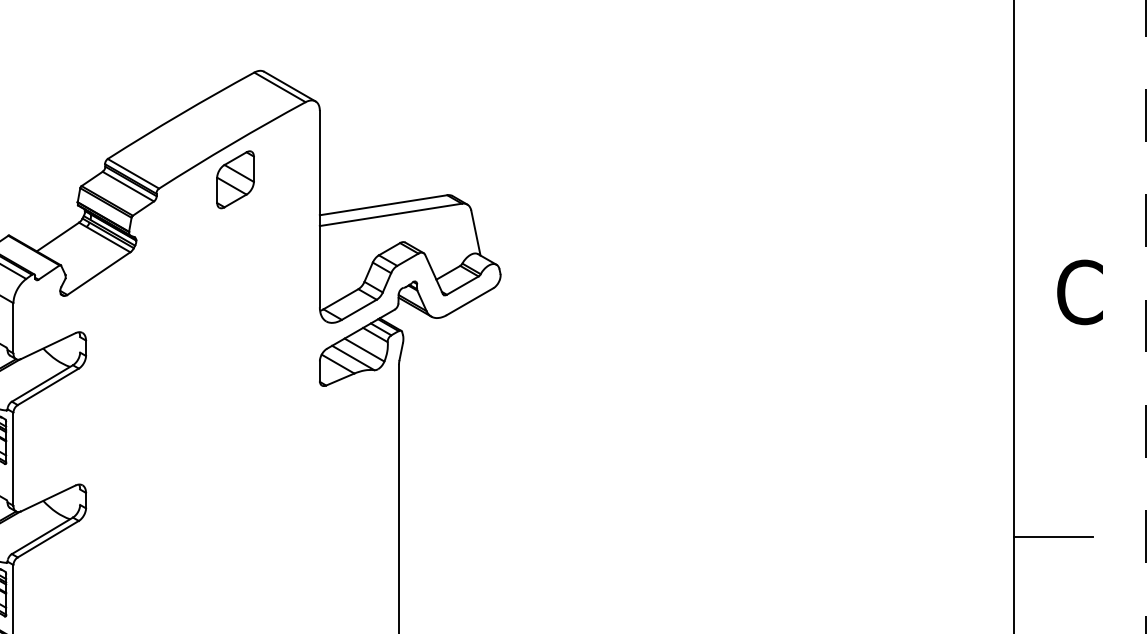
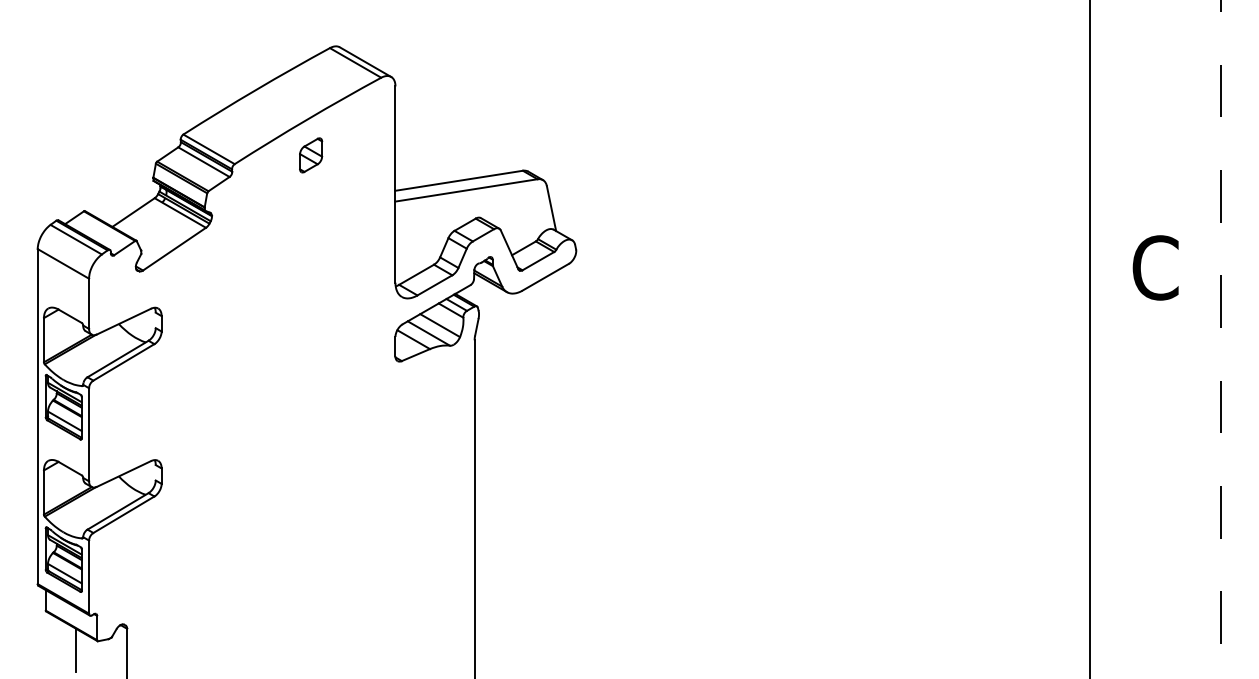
part: (234, 179) -> (310, 155), size x0.6
line: (1052, 536) -> (1128, 512), removed

